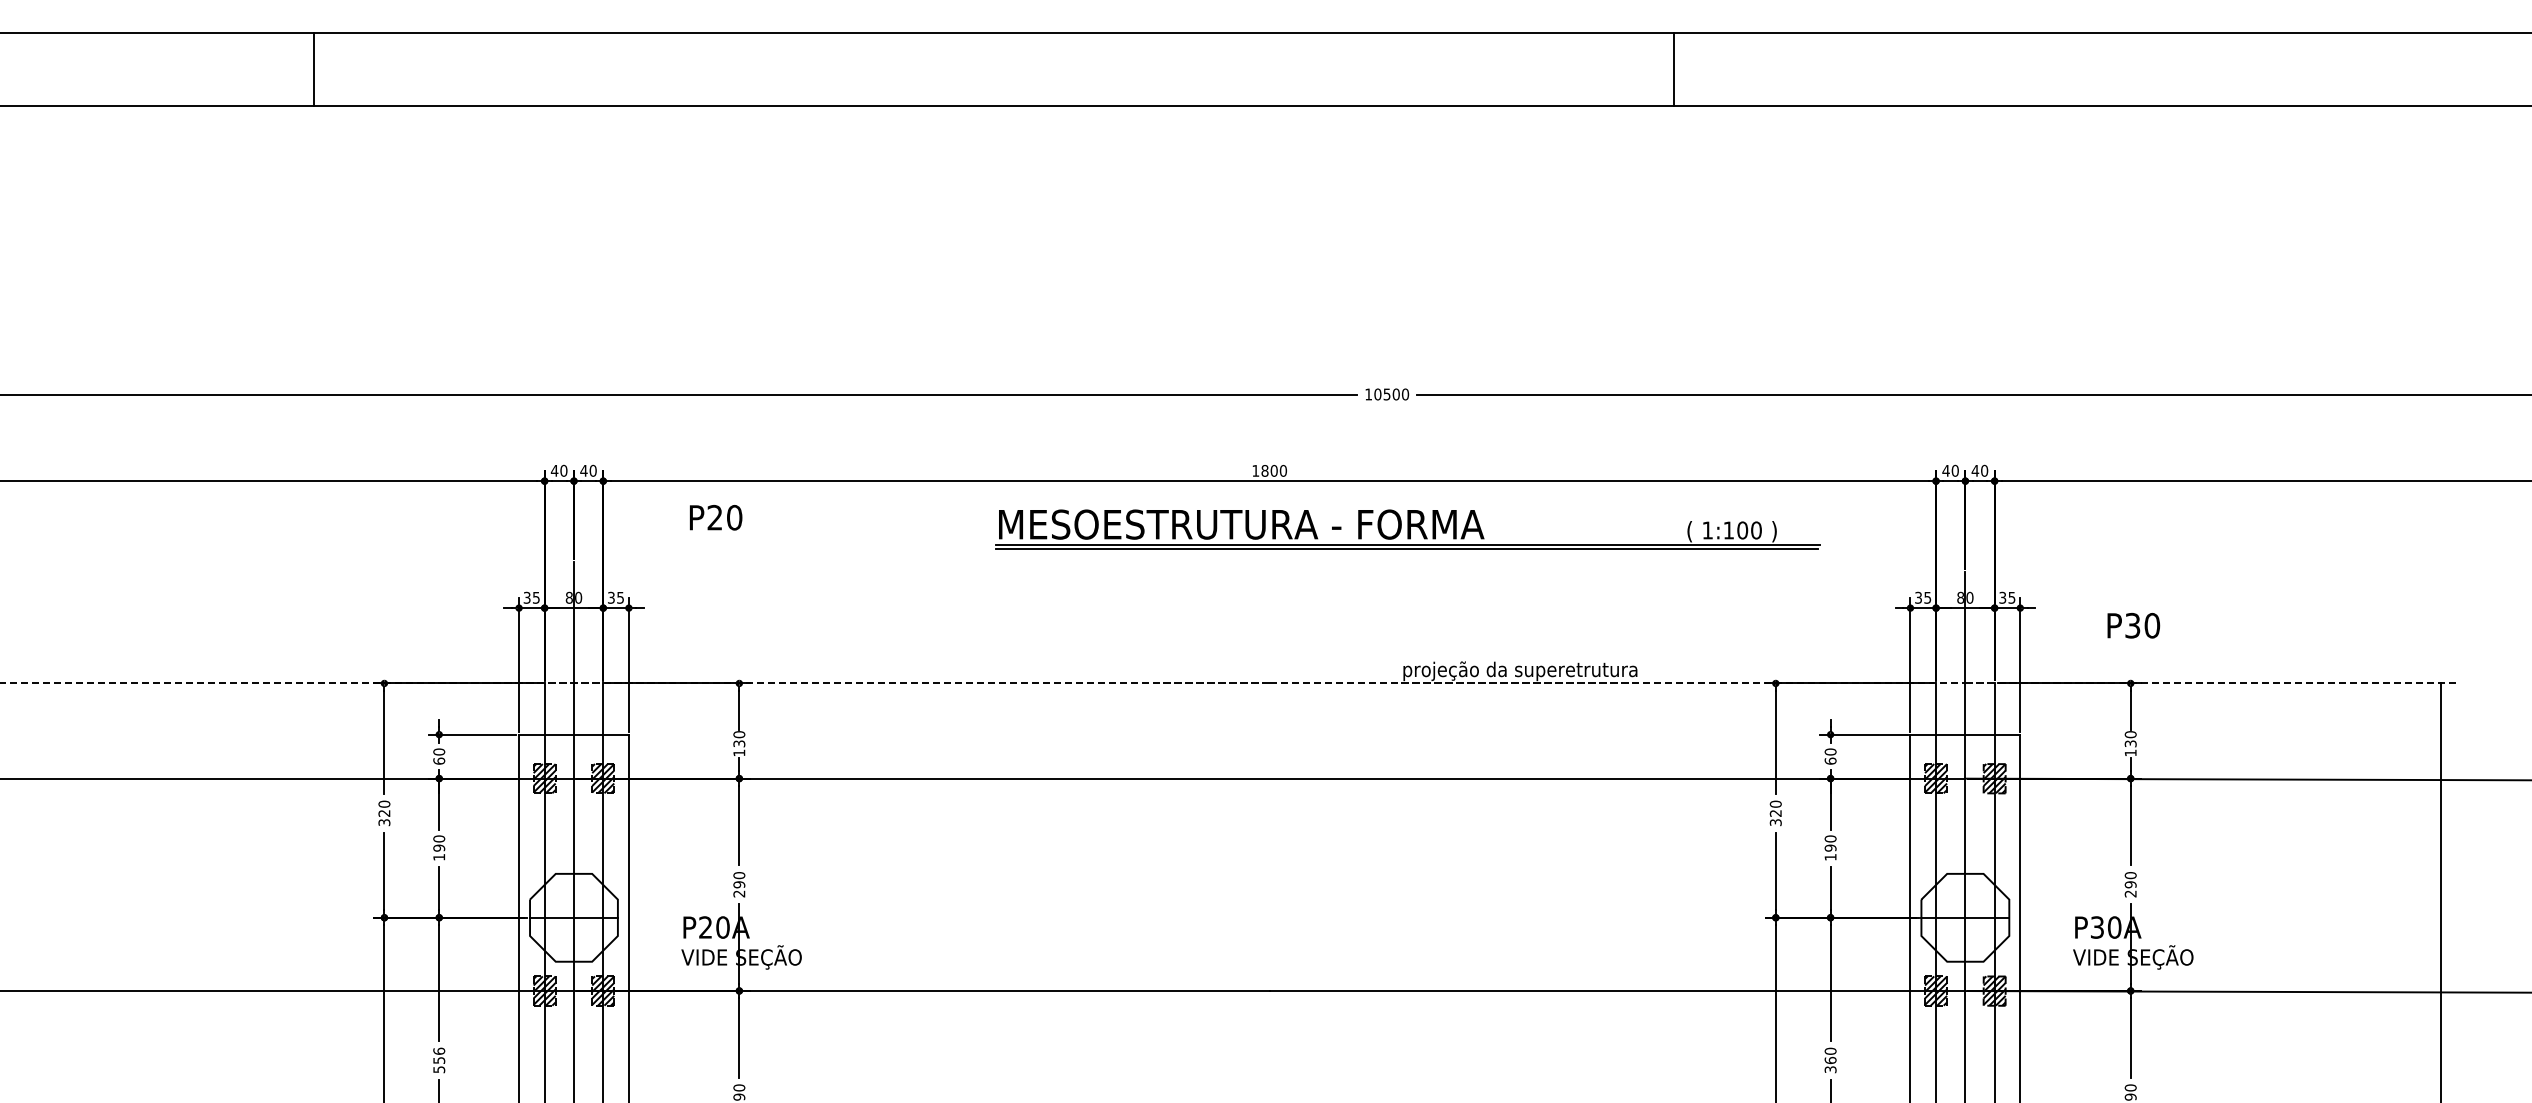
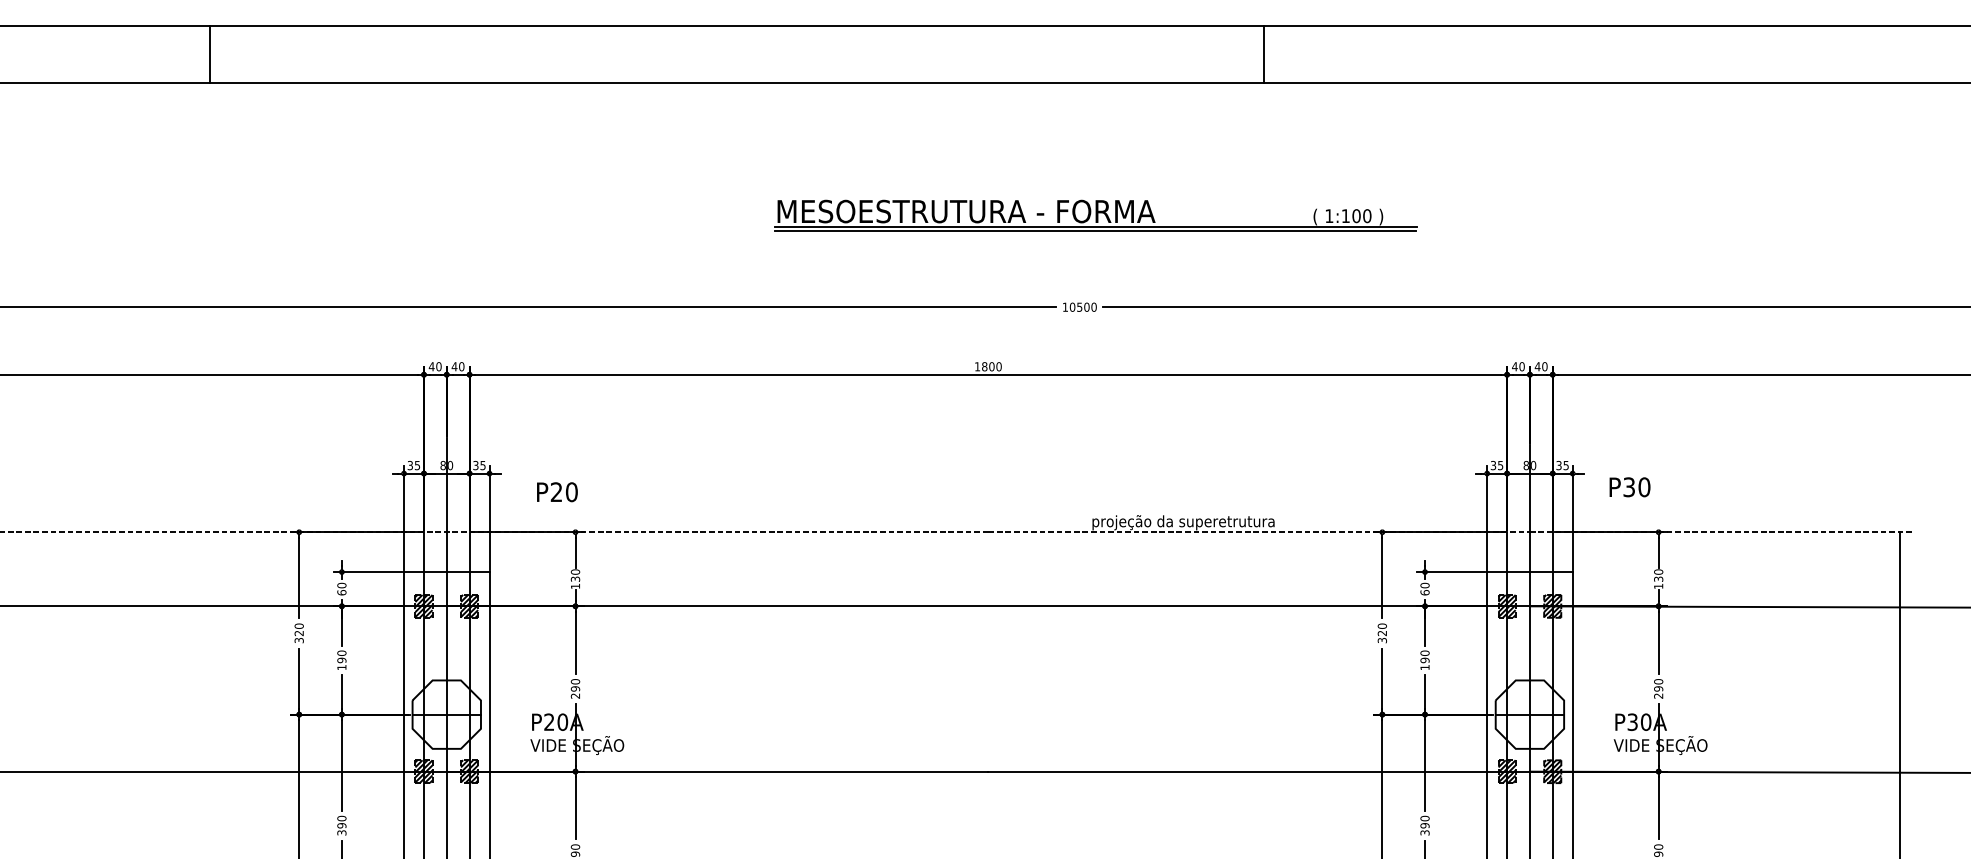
line: (314, 68) -> (209, 53), moved
line: (1674, 68) -> (1264, 53), moved
text: (716, 518) -> (557, 492), moved
part: (1407, 529) -> (1095, 215), moved
text: (2133, 626) -> (1629, 487), moved
text: (438, 1060) -> (341, 825), 556 -> 390
text: (1829, 1060) -> (1424, 825), 360 -> 390

